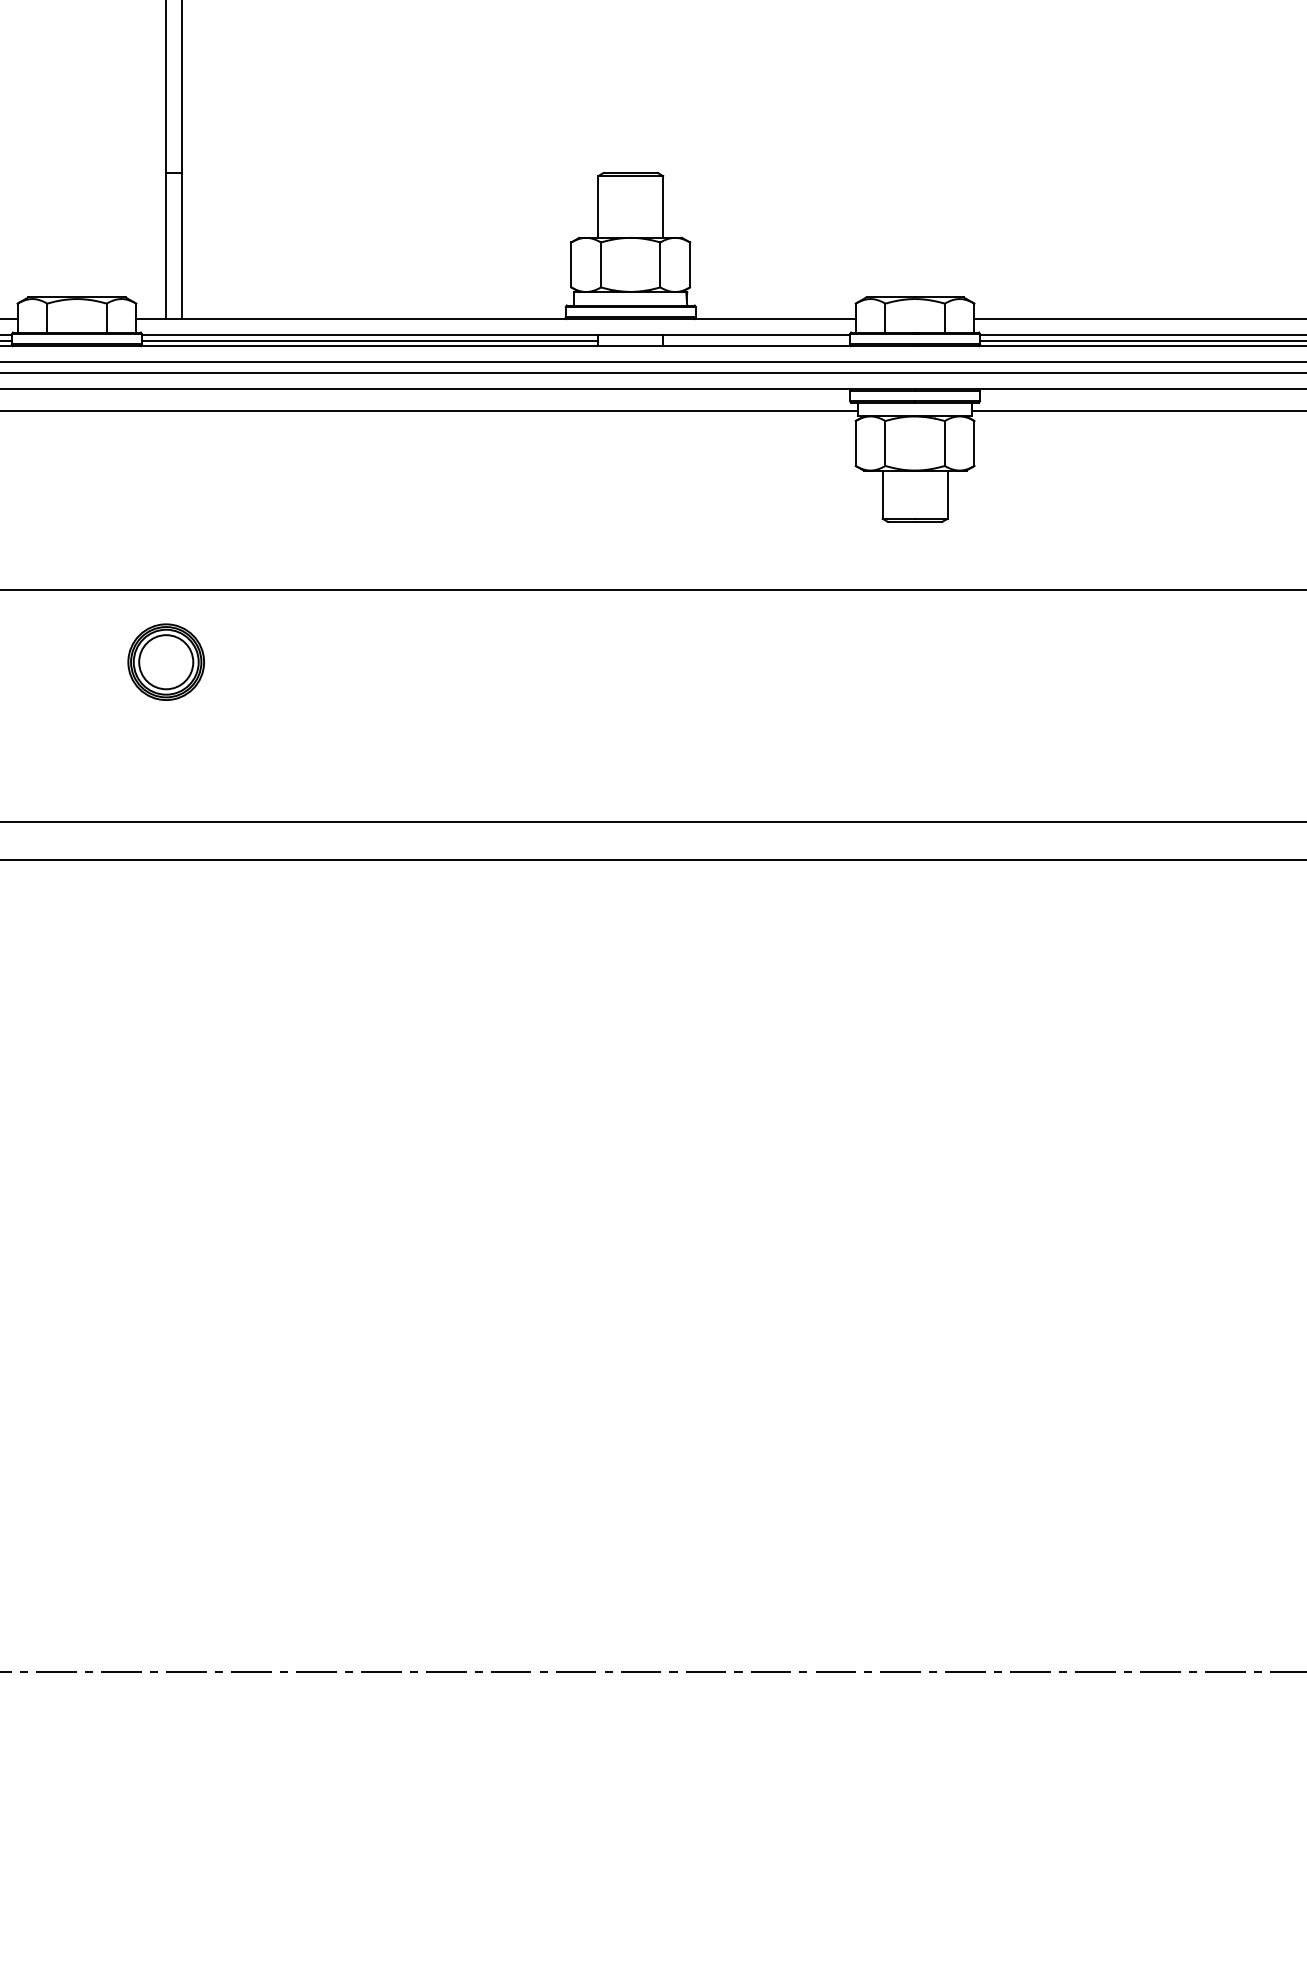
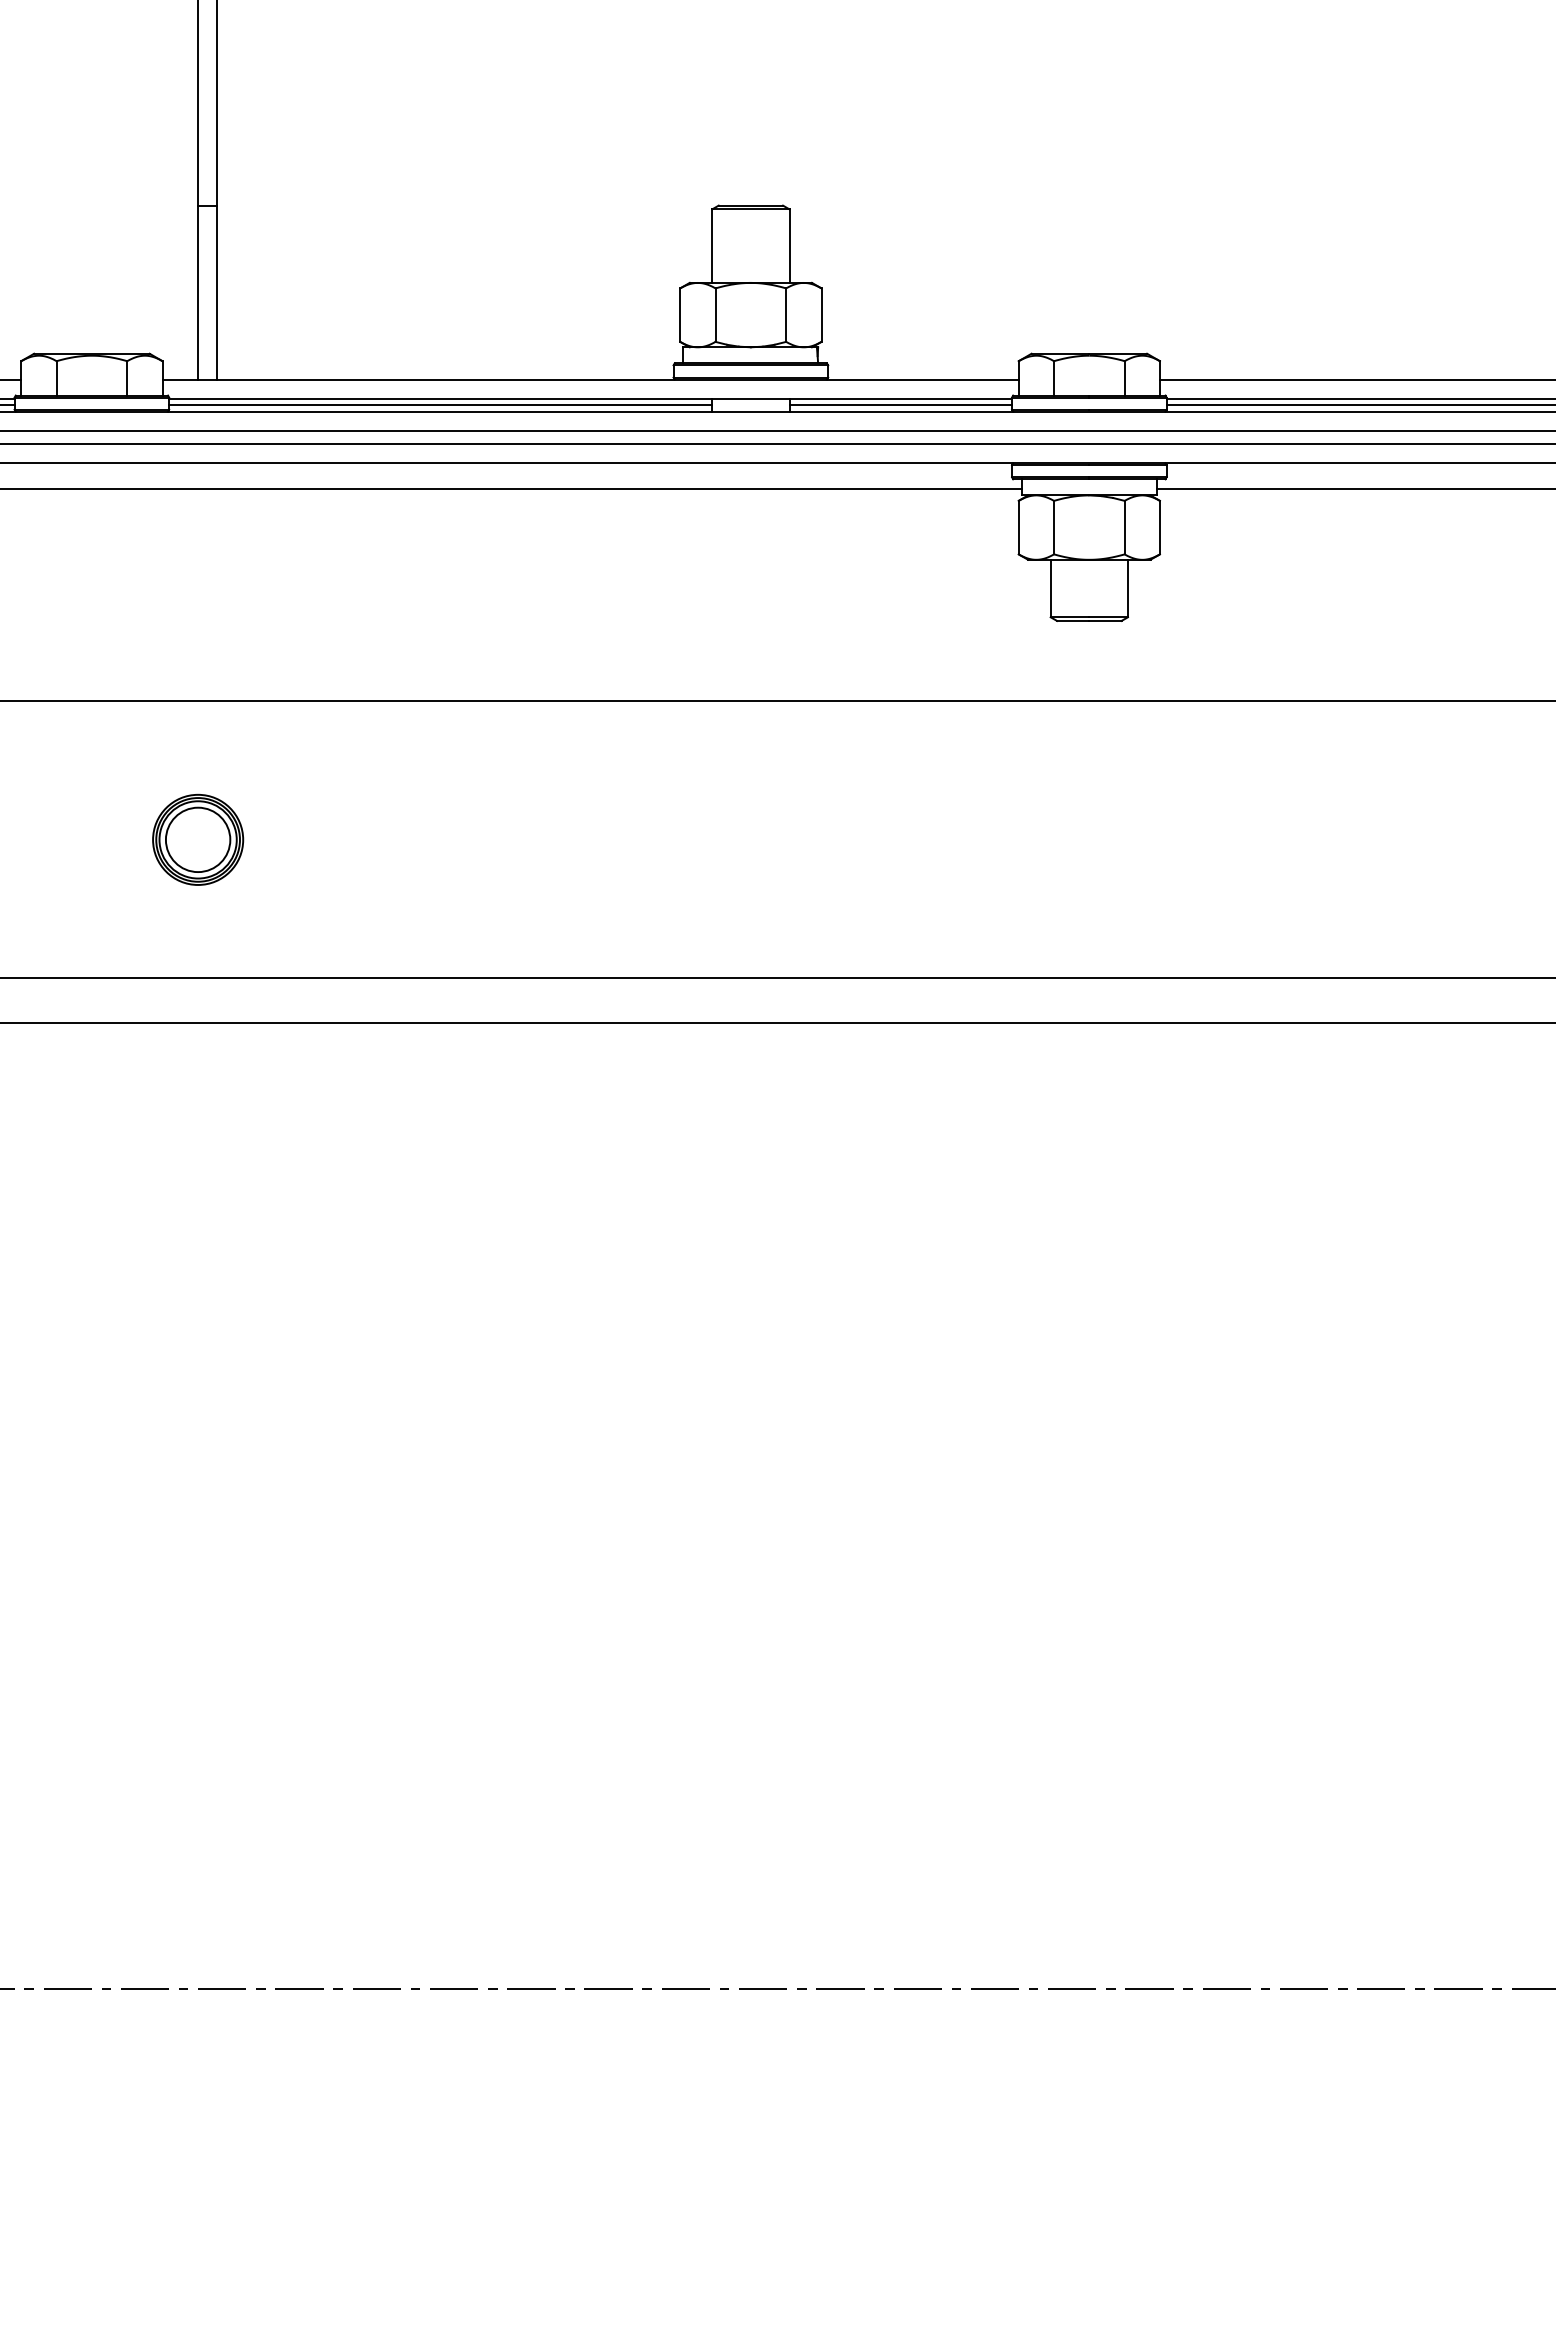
line: (756, 340) -> (900, 405), added
part: (166, 661) -> (198, 839), moved

